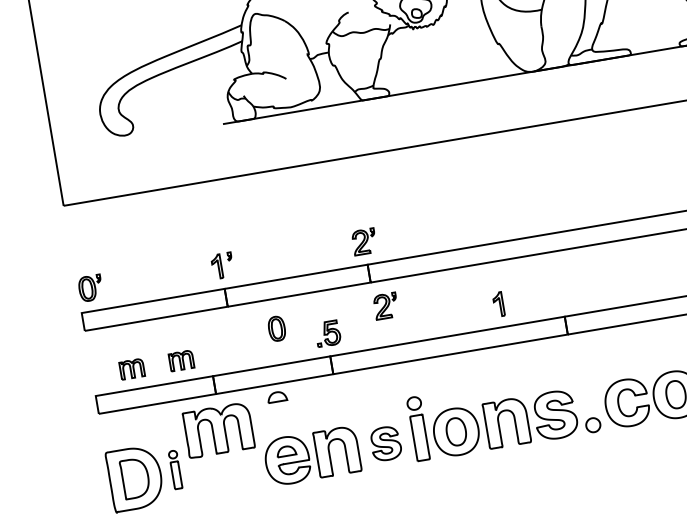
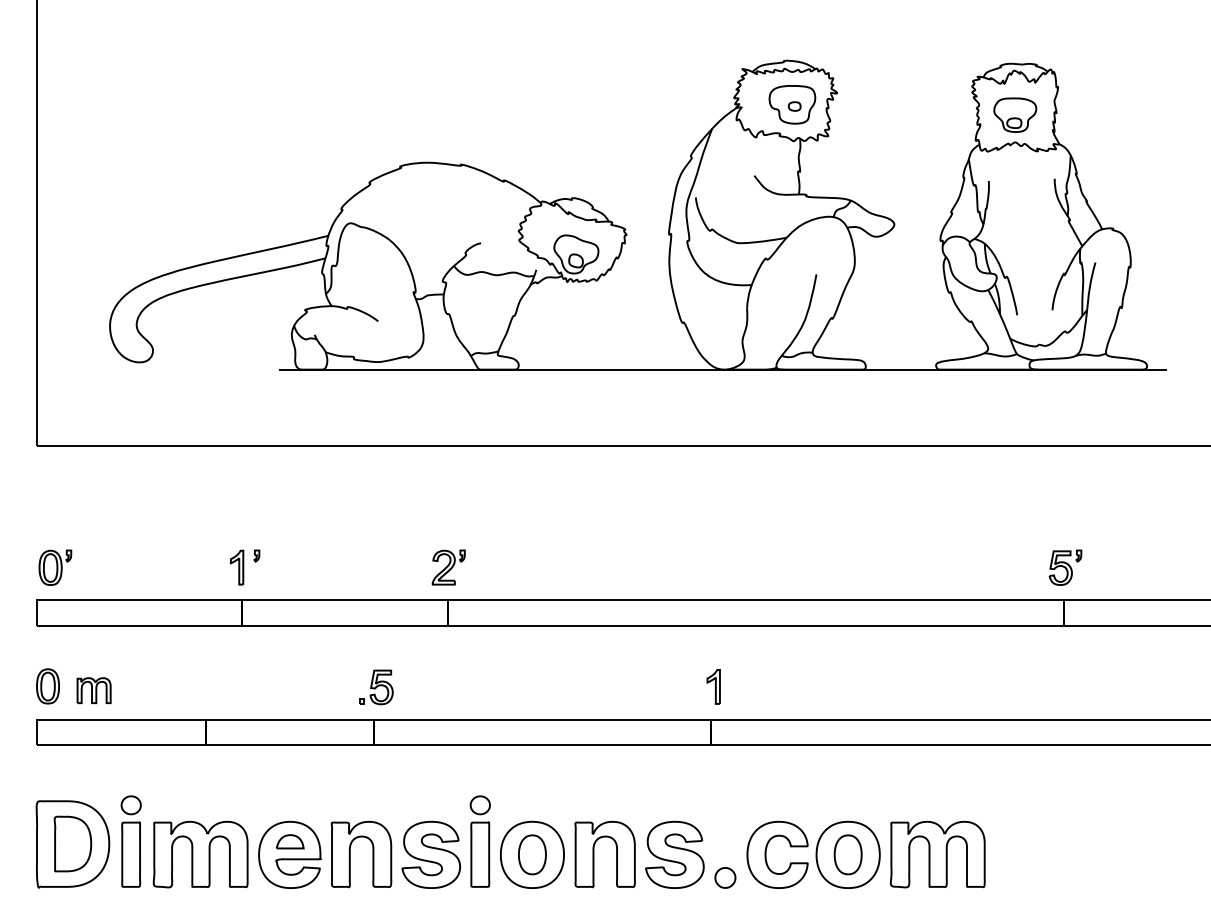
part: (498, 304) -> (713, 686), moved
part: (385, 306) -> (463, 662), removed
part: (276, 328) -> (47, 686), moved
part: (181, 360) -> (164, 690), removed
part: (277, 396) -> (290, 763), removed
part: (218, 430) -> (200, 854), moved
part: (385, 443) -> (430, 854), size x1.43
part: (175, 469) -> (130, 841), size x1.67

